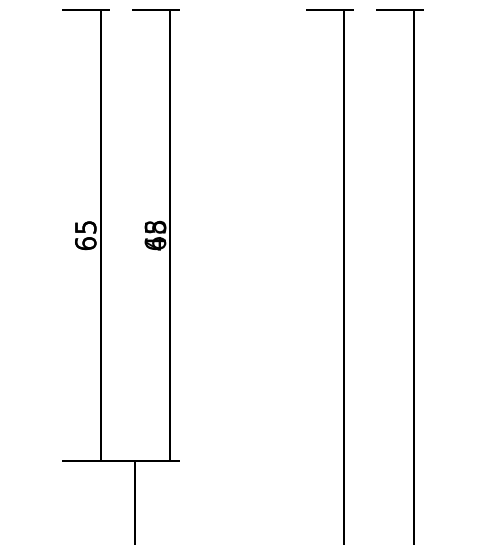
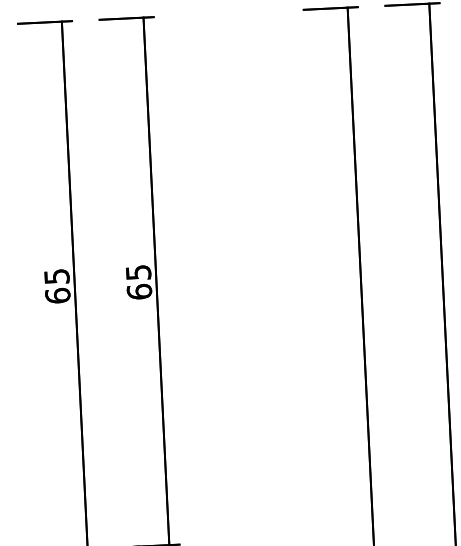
text: (155, 235) -> (139, 282), 48 -> 65

